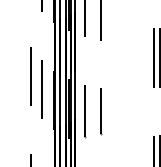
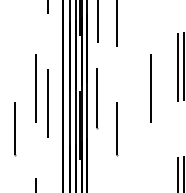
line: (130, 76) -> (150, 88), added
line: (13, 111) -> (15, 128), added
line: (85, 111) -> (97, 98), moved

